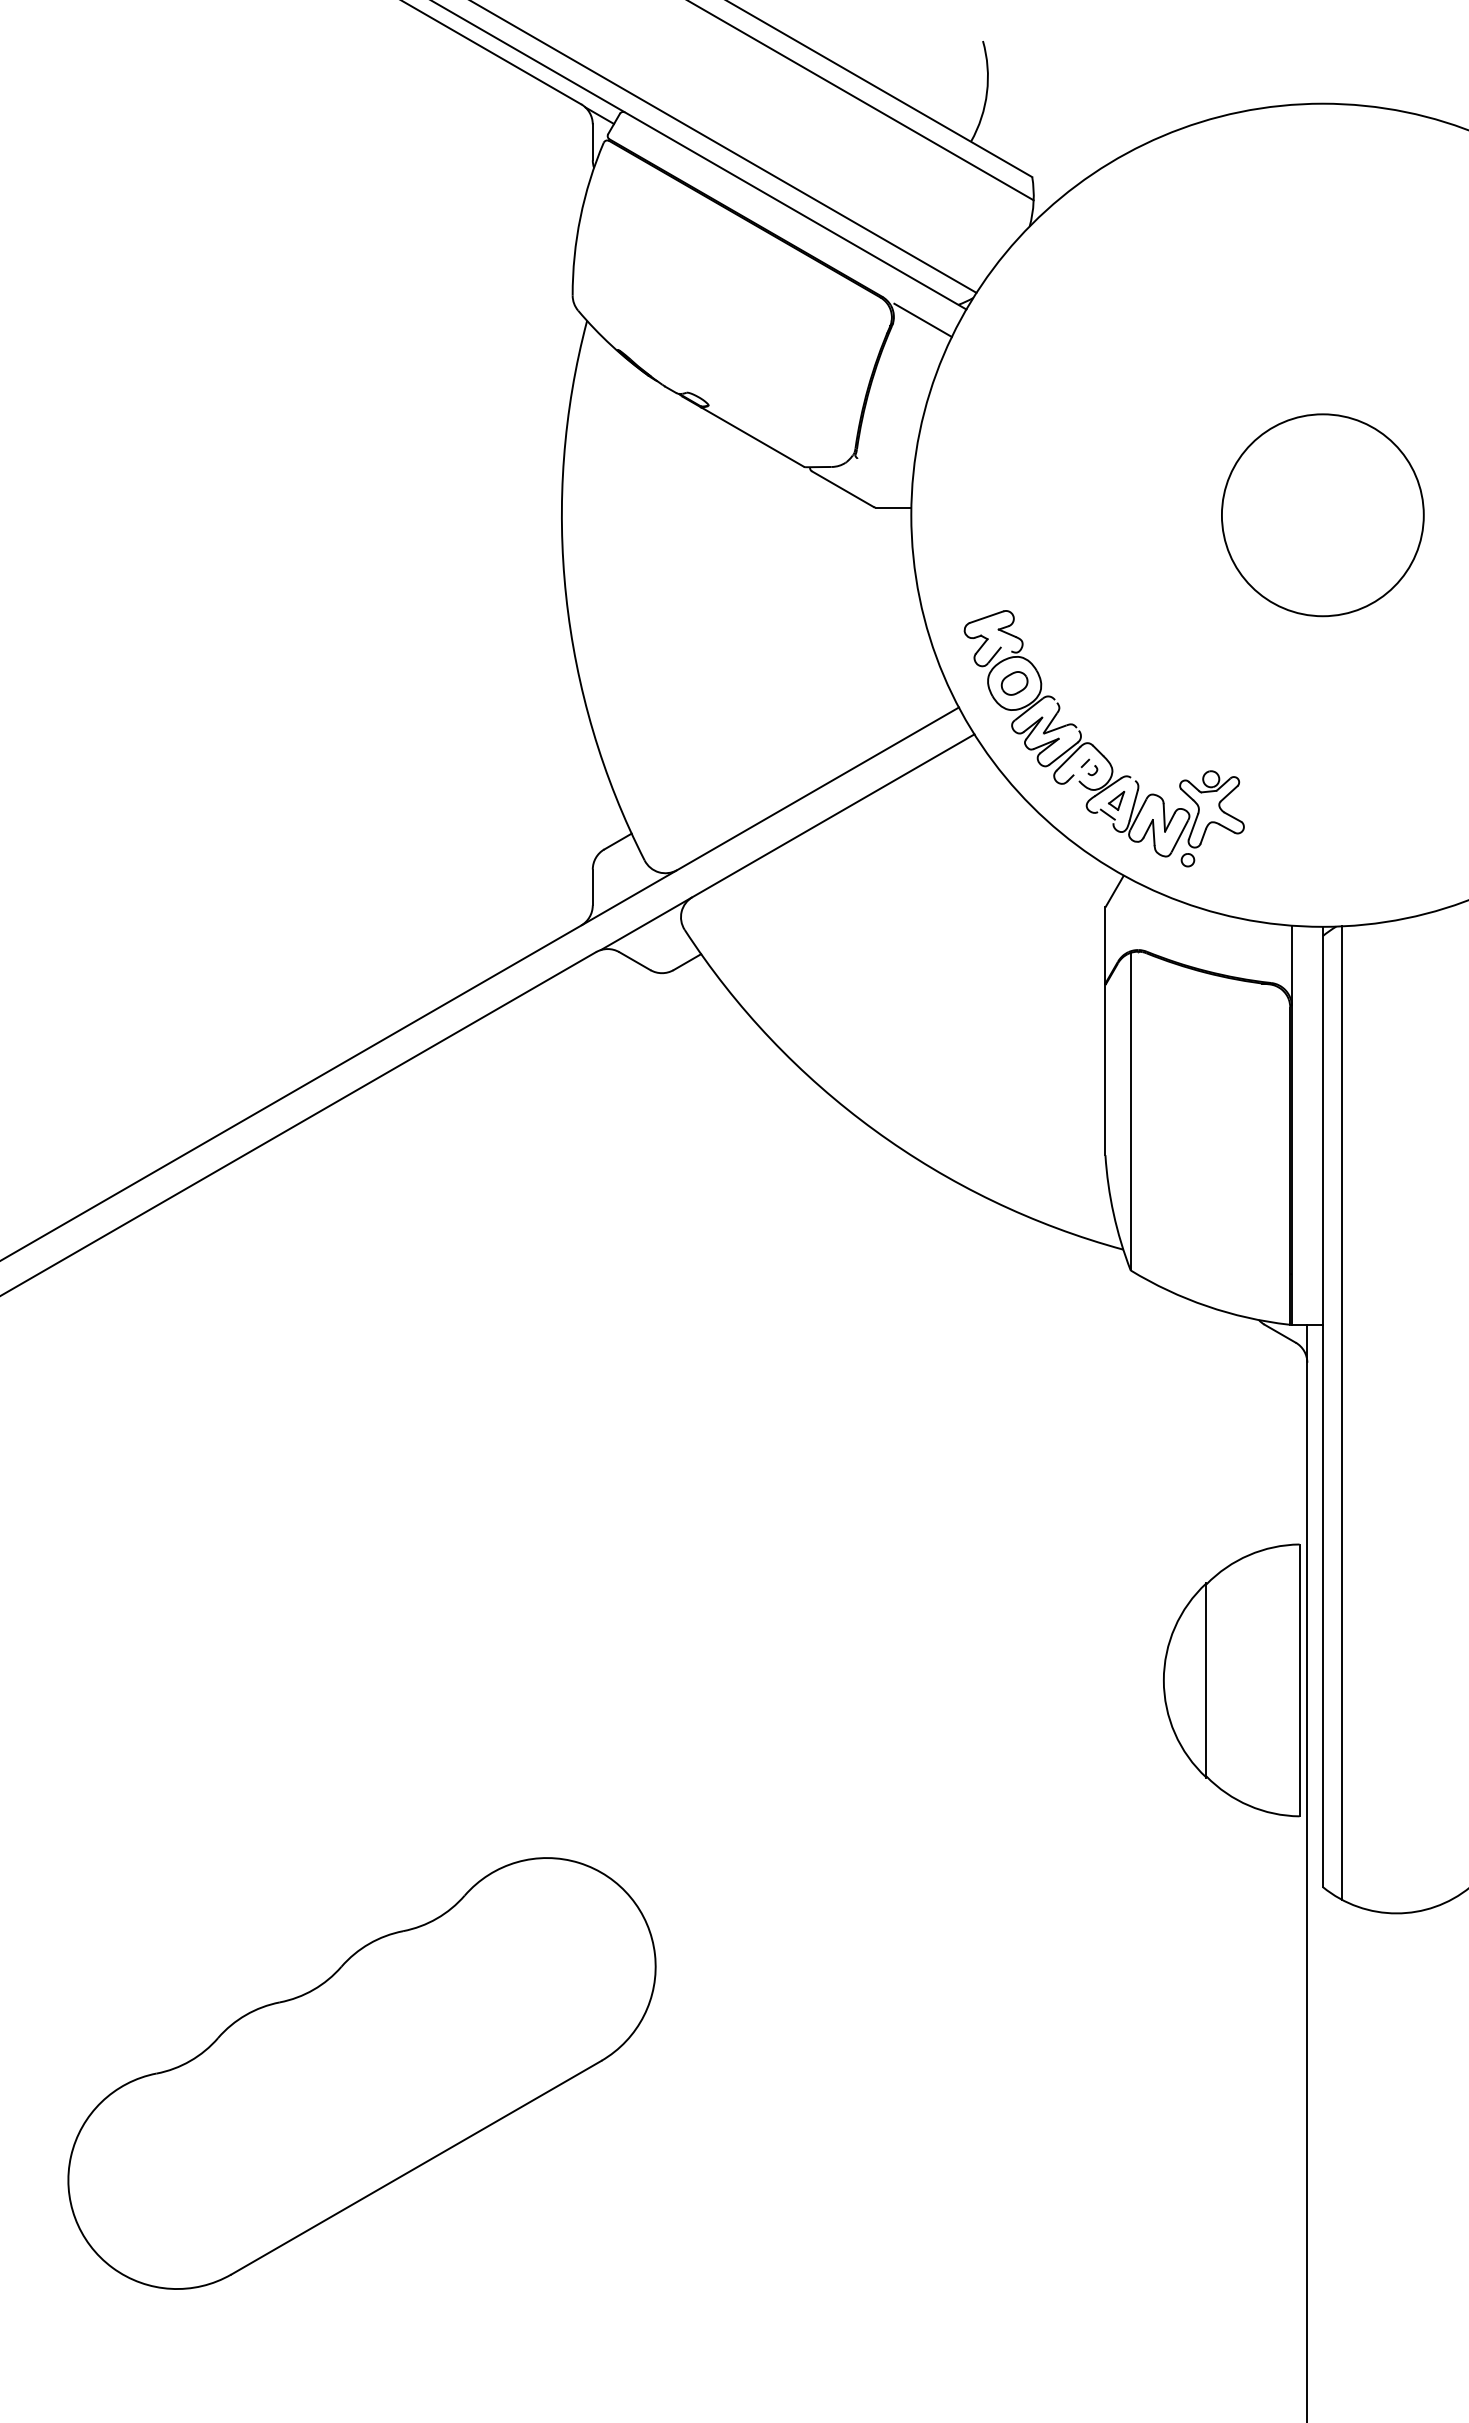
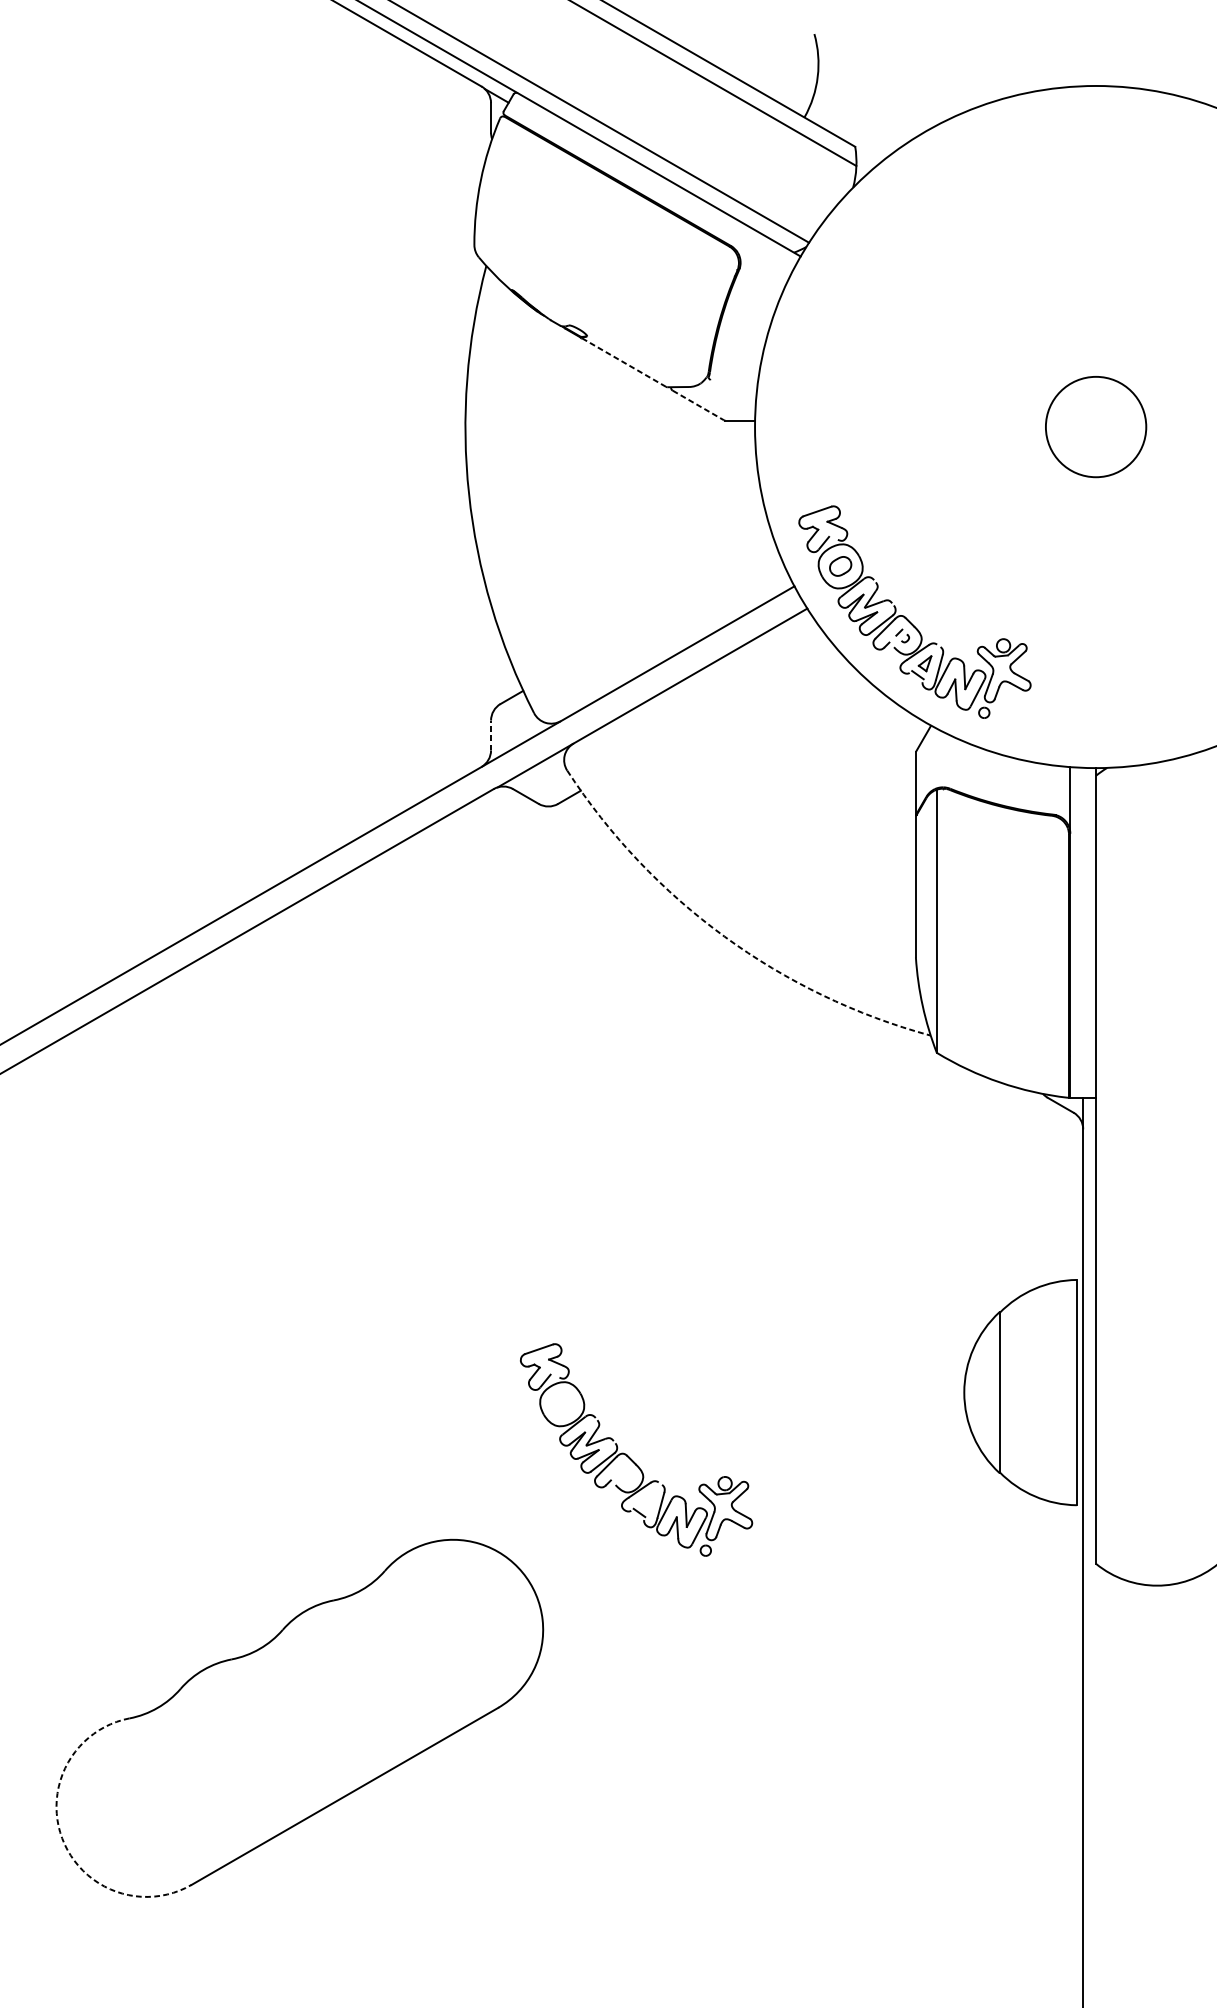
line: (922, 320) -> (764, 265), removed
line: (752, 436) -> (623, 361), solid -> dashed
line: (842, 489) -> (697, 405), solid -> dashed
circle: (1322, 515) -> (1095, 427), size x0.6
line: (592, 887) -> (490, 735), solid -> dashed
arc: (874, 1130) -> (724, 936), solid -> dashed
line: (1342, 1412) -> (1112, 1170), removed
part: (759, 1757) -> (629, 1456), added
arc: (75, 2218) -> (62, 1838), solid -> dashed

